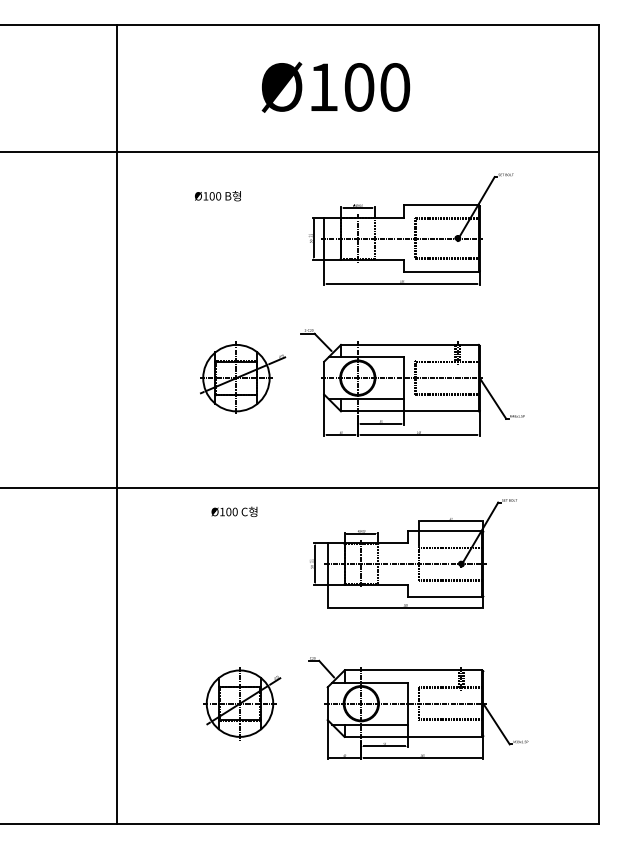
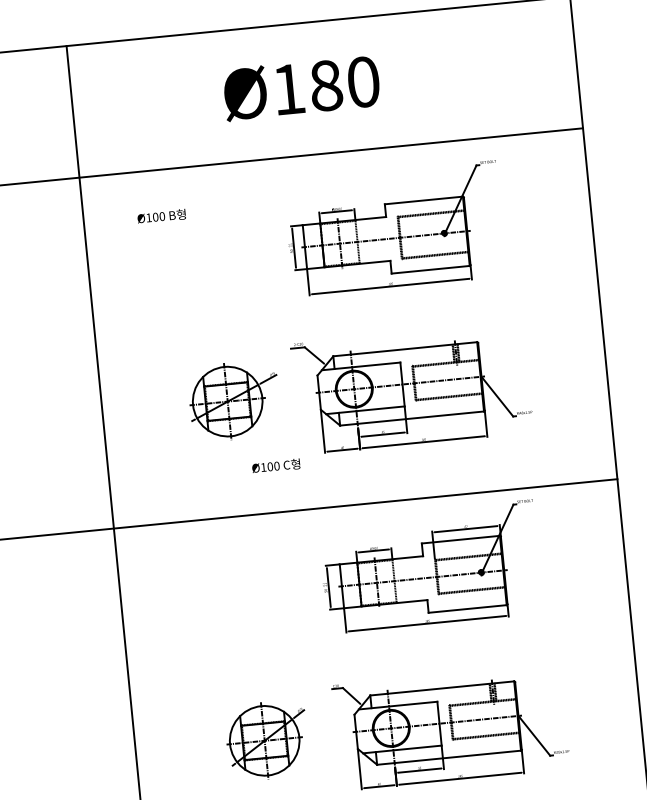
text: (359, 87) -> (326, 85), Ø100 -> Ø180
text: (217, 196) -> (161, 216), moved
text: (234, 511) -> (276, 465), moved

